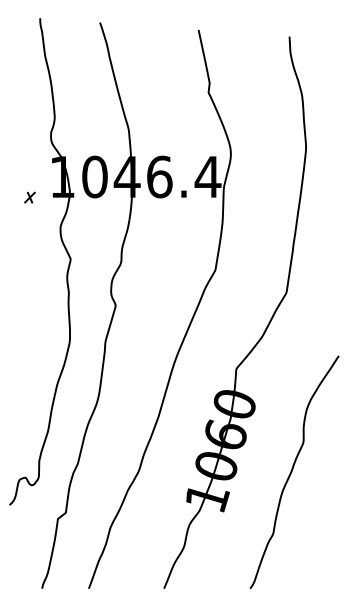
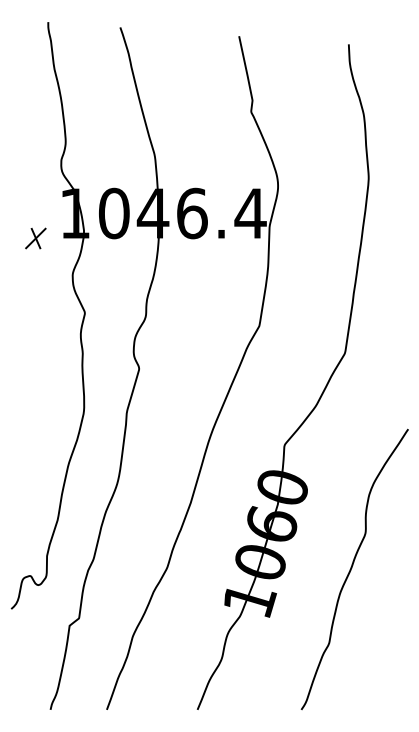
part: (29, 197) -> (35, 238), size x1.67

